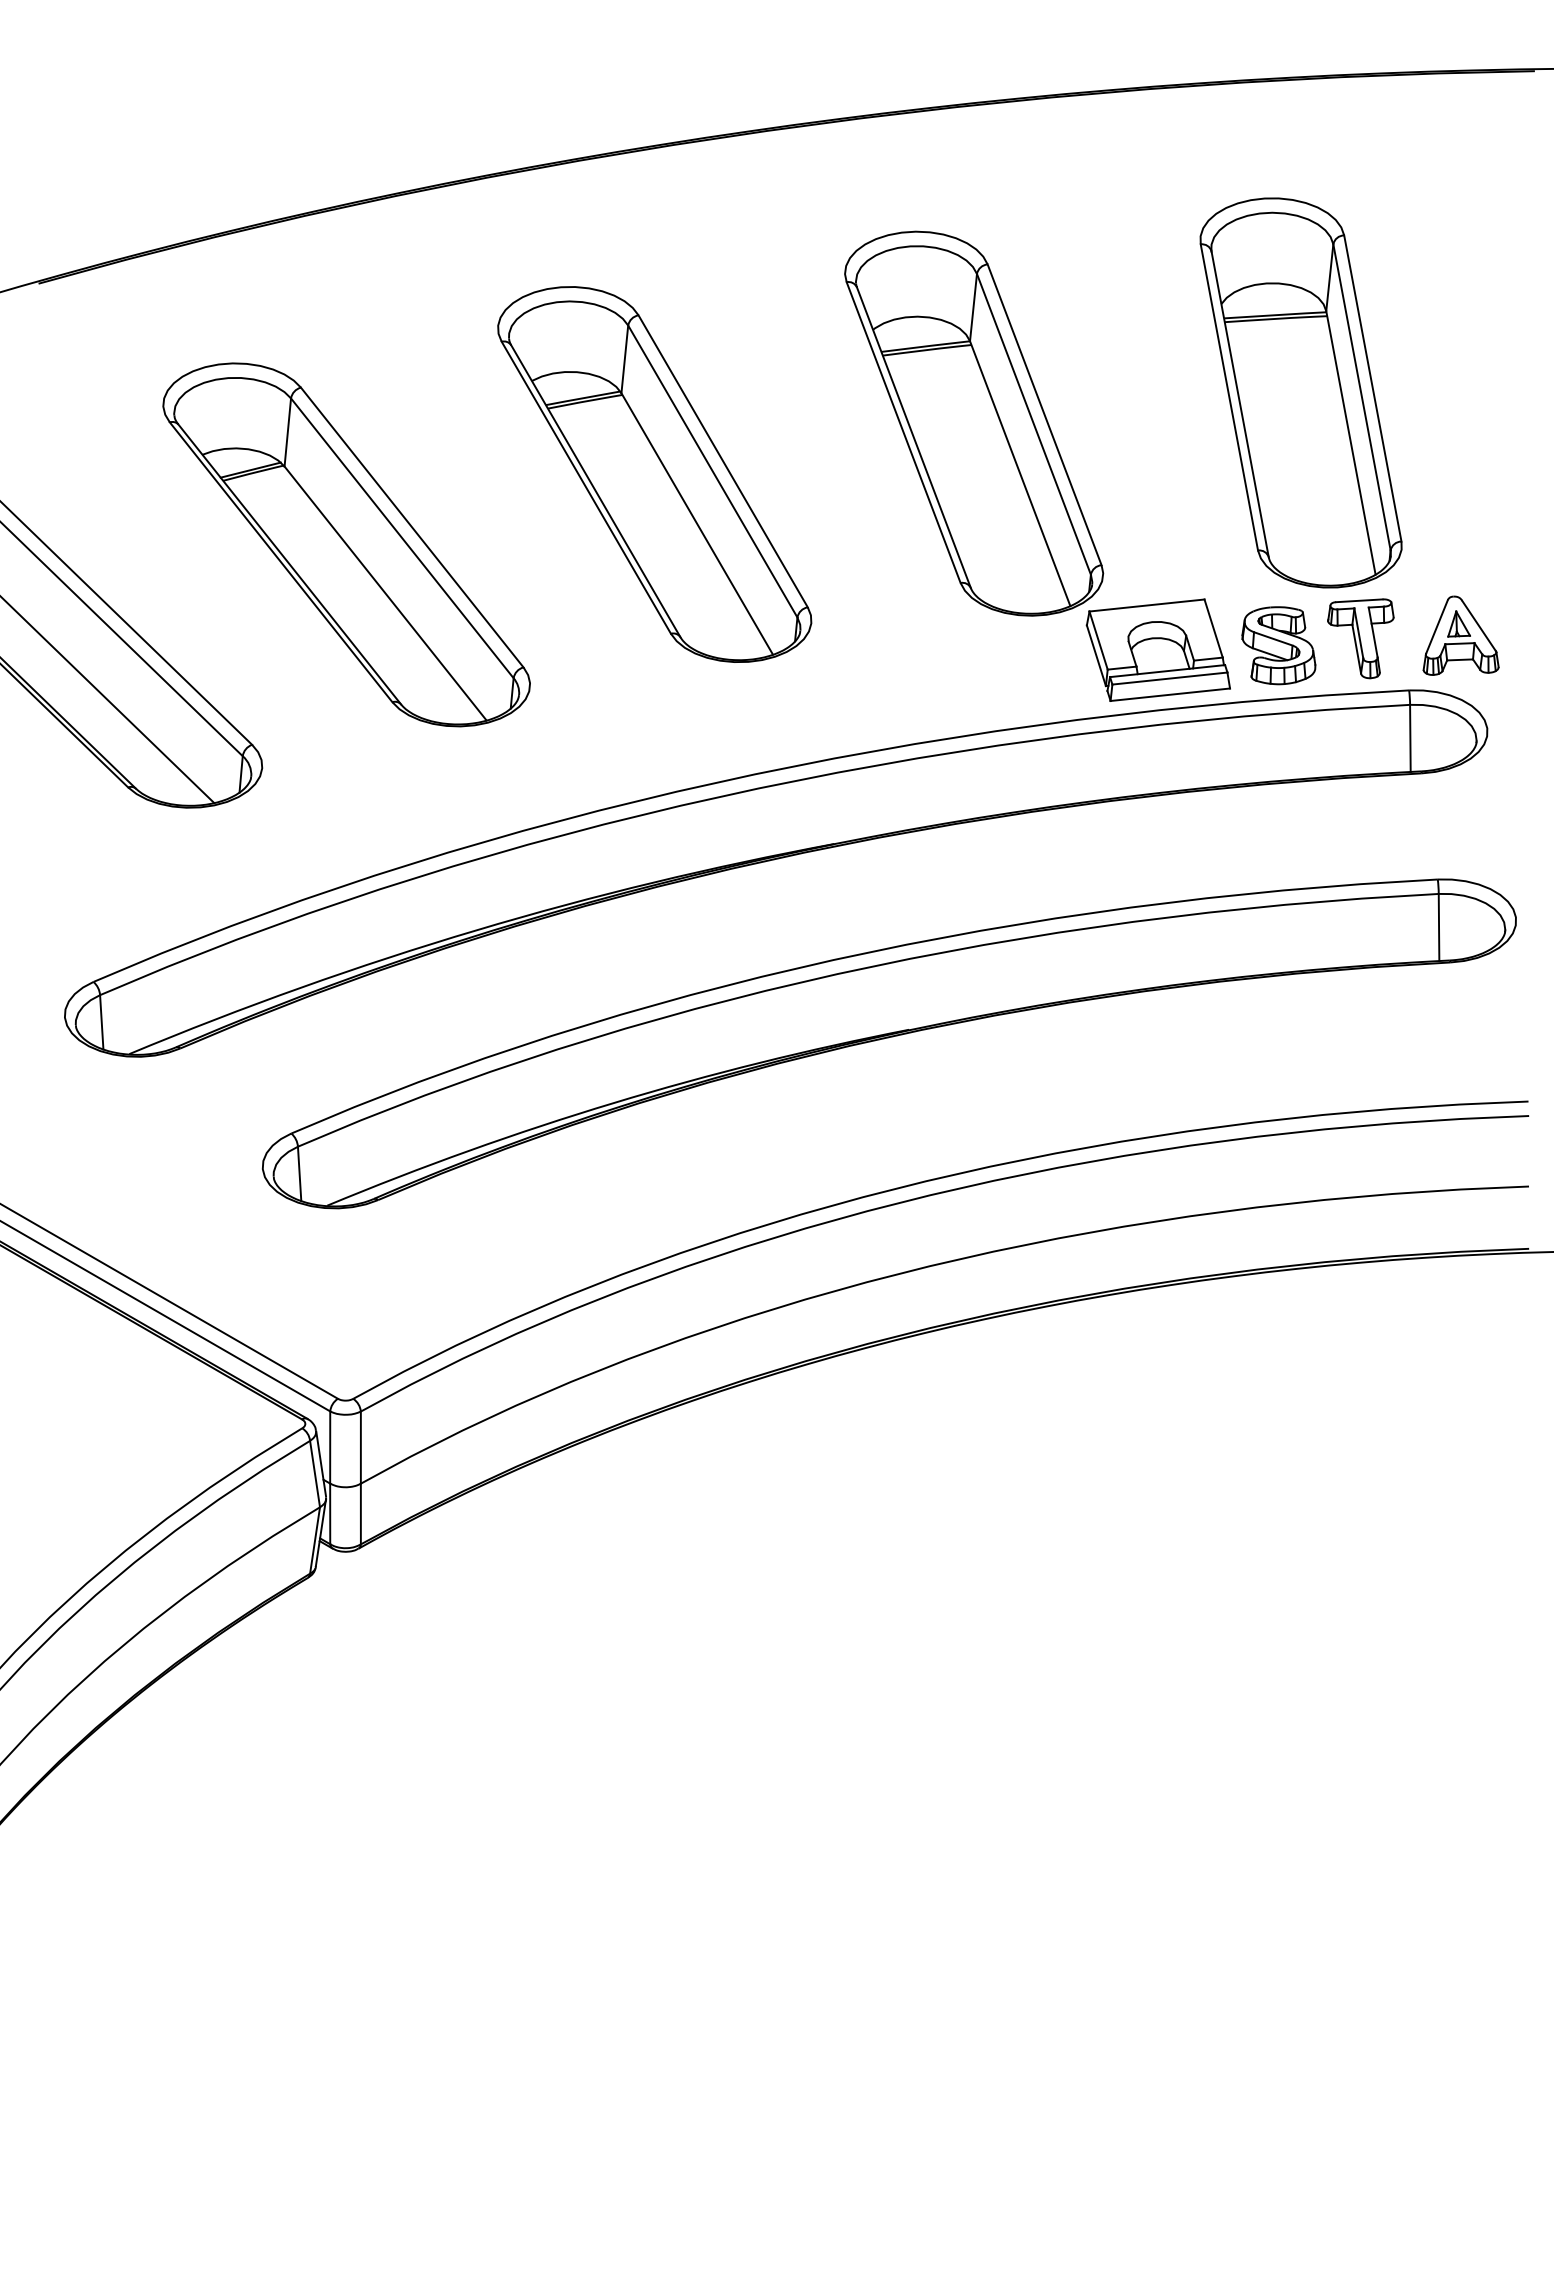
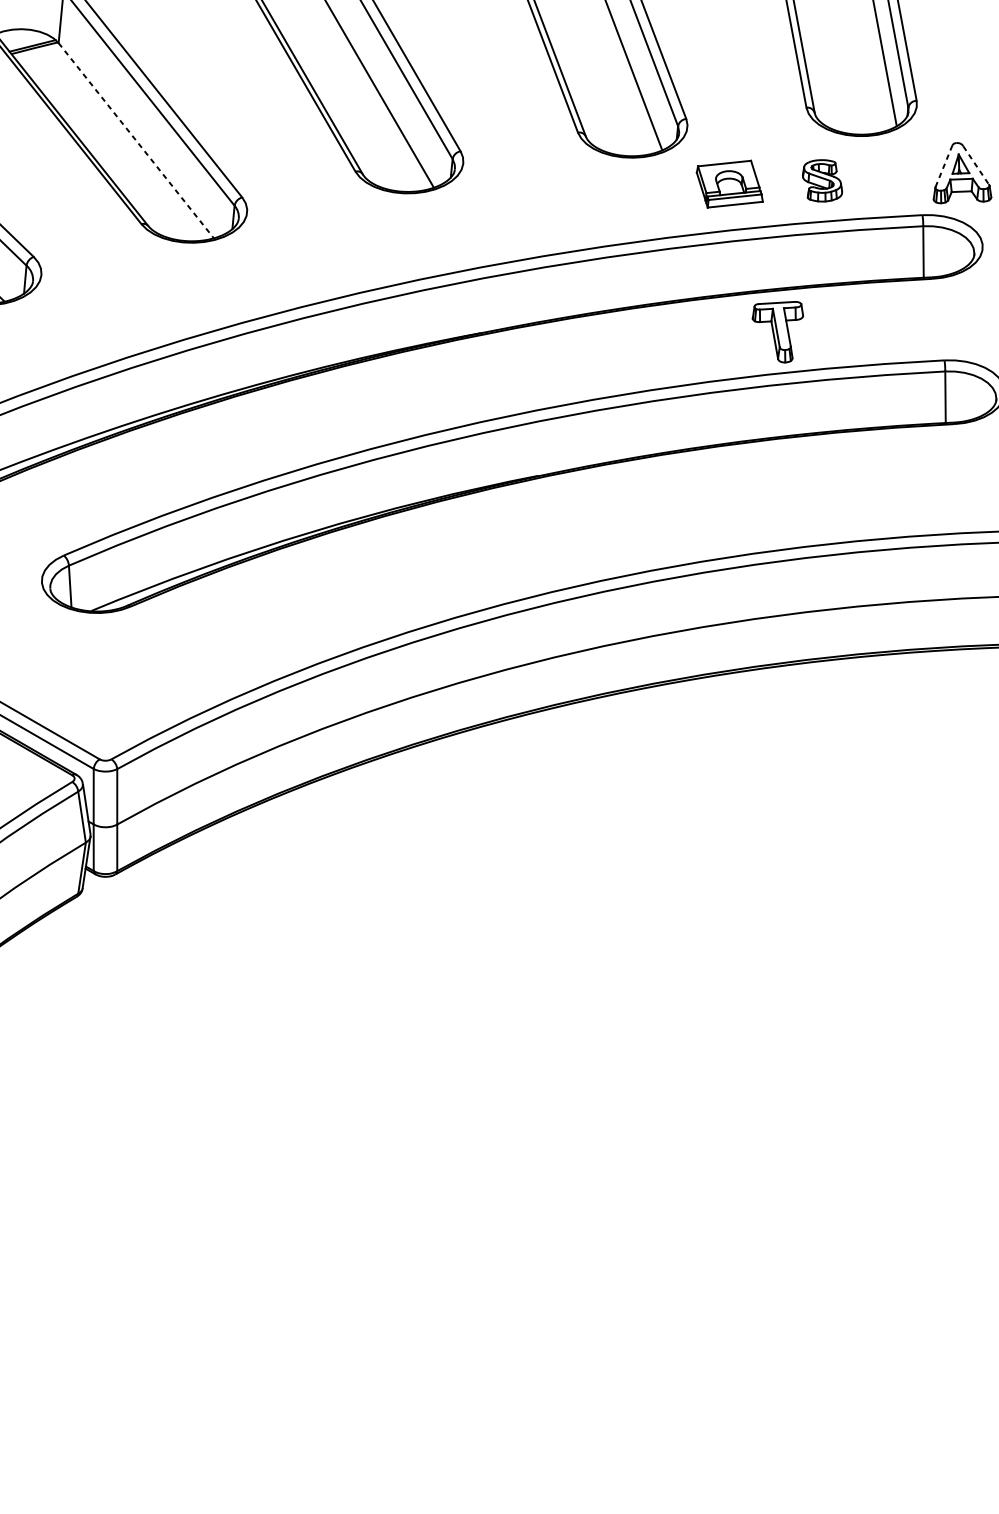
line: (385, 593) -> (136, 140), solid -> dashed
line: (1437, 626) -> (944, 166), solid -> dashed
line: (1479, 626) -> (976, 166), solid -> dashed
part: (1360, 638) -> (777, 331), moved
part: (1278, 645) -> (822, 180), size x0.7
part: (1157, 649) -> (729, 183), size x0.6

